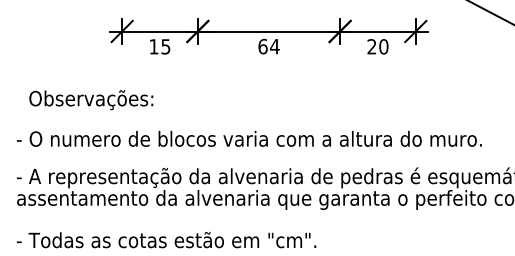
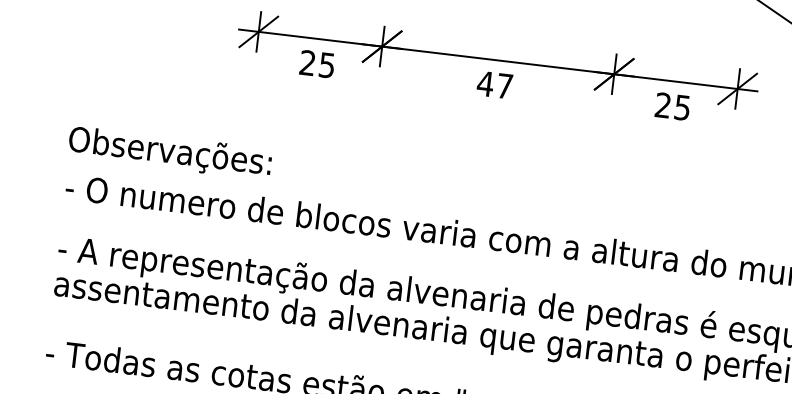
text: (153, 46) -> (306, 62), 15 -> 25
text: (268, 46) -> (494, 84), 64 -> 47
text: (383, 46) -> (682, 107), 20 -> 25
text: (91, 100) -> (170, 153), moved

